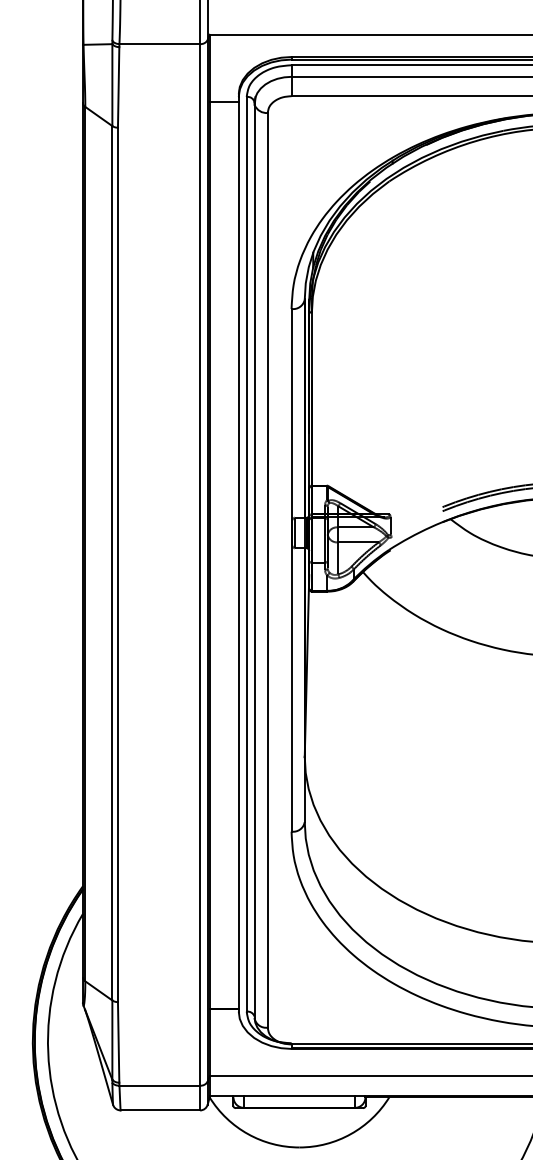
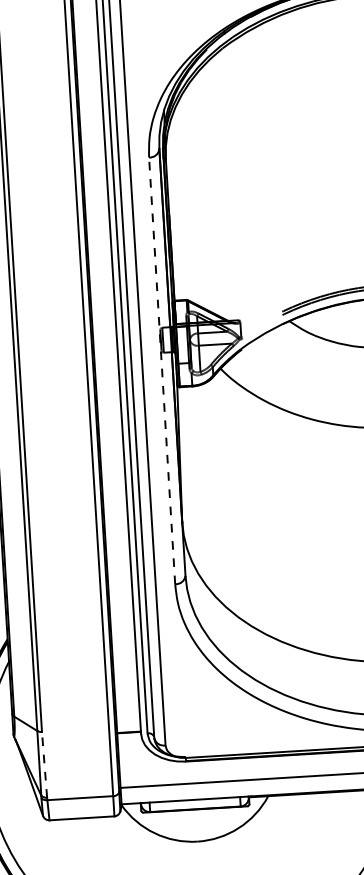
line: (291, 569) -> (162, 370), solid -> dashed
line: (118, 1041) -> (44, 764), solid -> dashed

